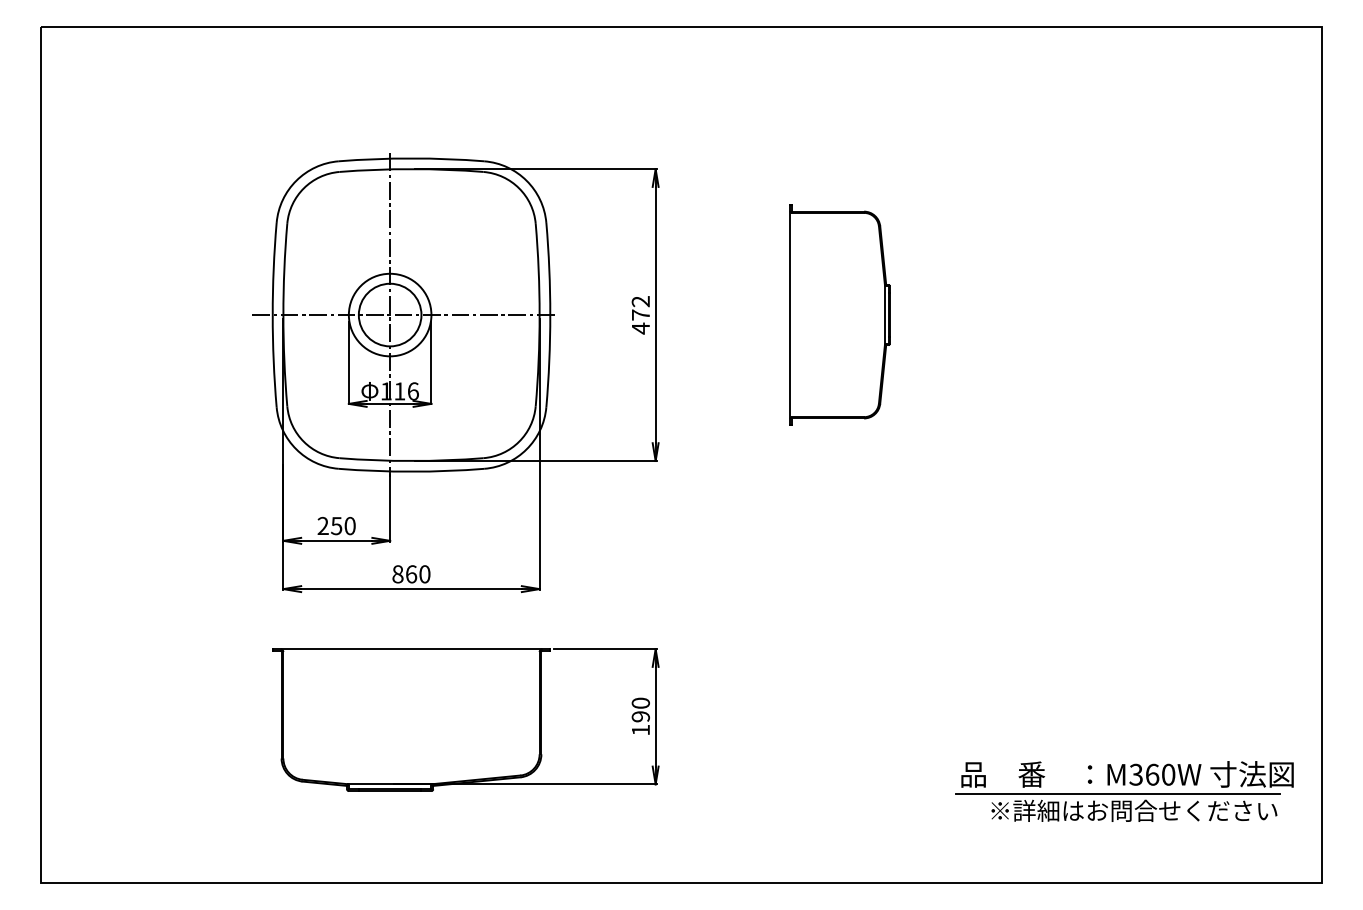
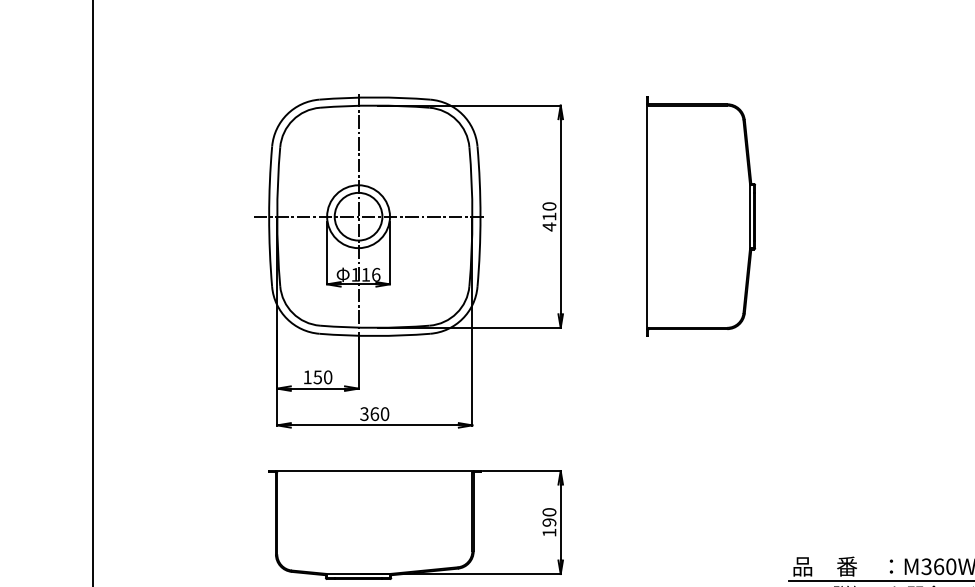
text: (640, 308) -> (549, 211), 472 -> 410
part: (839, 314) -> (700, 216), size x1.43
text: (322, 525) -> (307, 376), 250 -> 150
text: (397, 574) -> (364, 414), 860 -> 360

